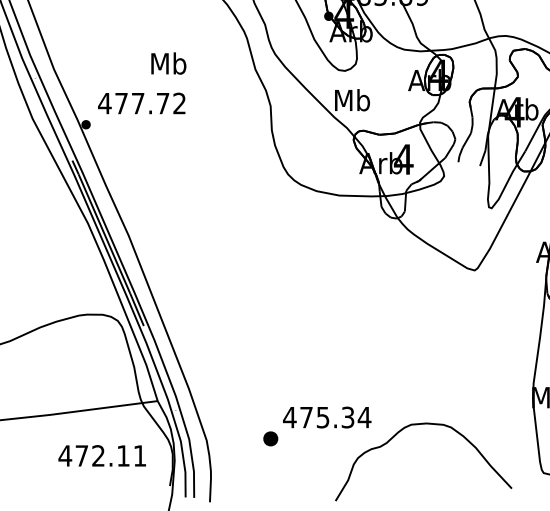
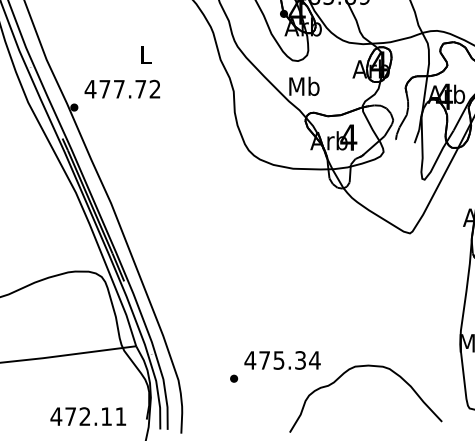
text: (168, 63) -> (145, 54), Mb -> L
part: (271, 438) -> (234, 378), size x0.62
text: (102, 455) -> (88, 416), moved

